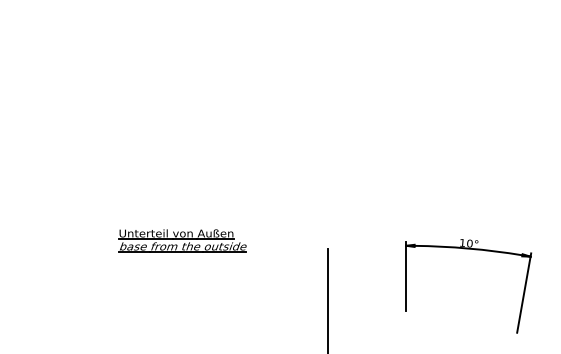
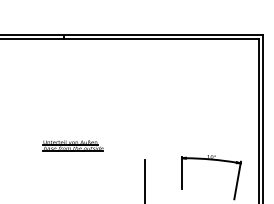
part: (180, 240) -> (72, 145), moved

